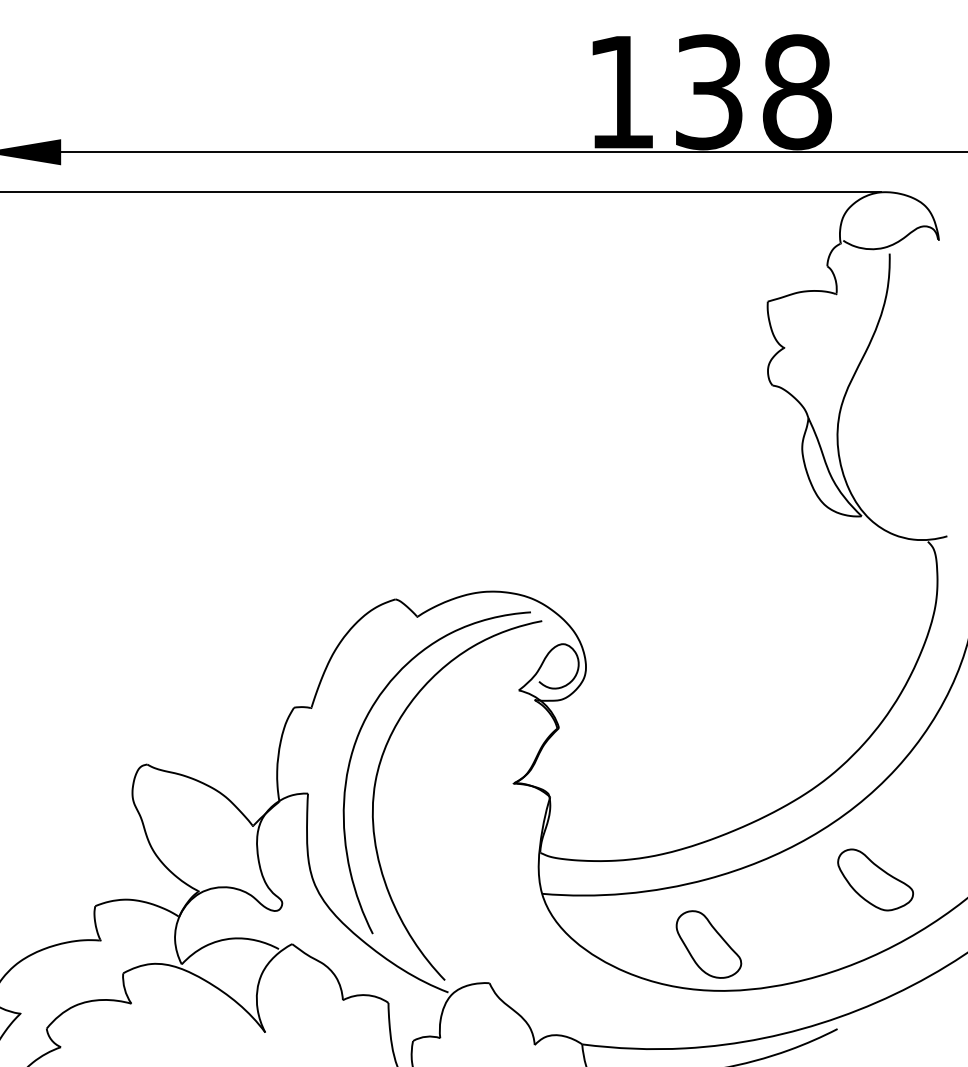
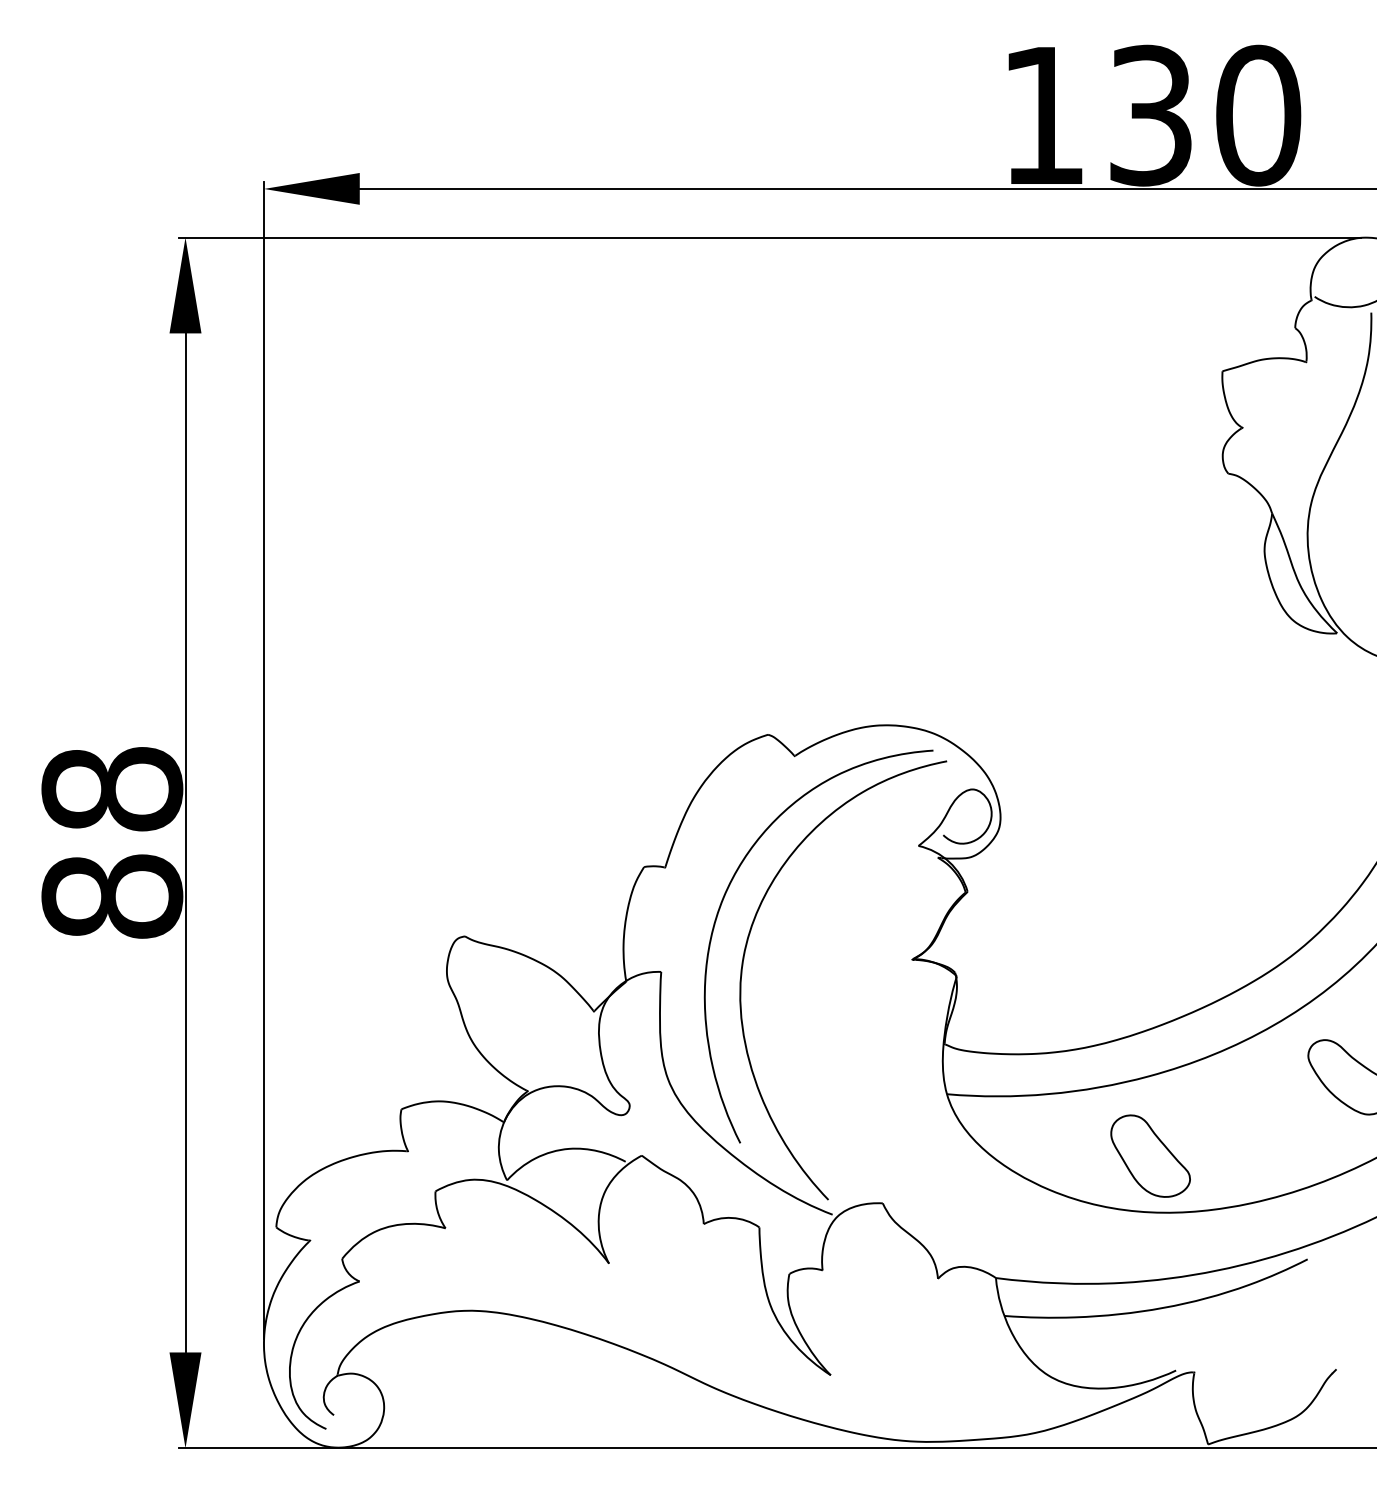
text: (797, 92) -> (1258, 115), 138 -> 130

